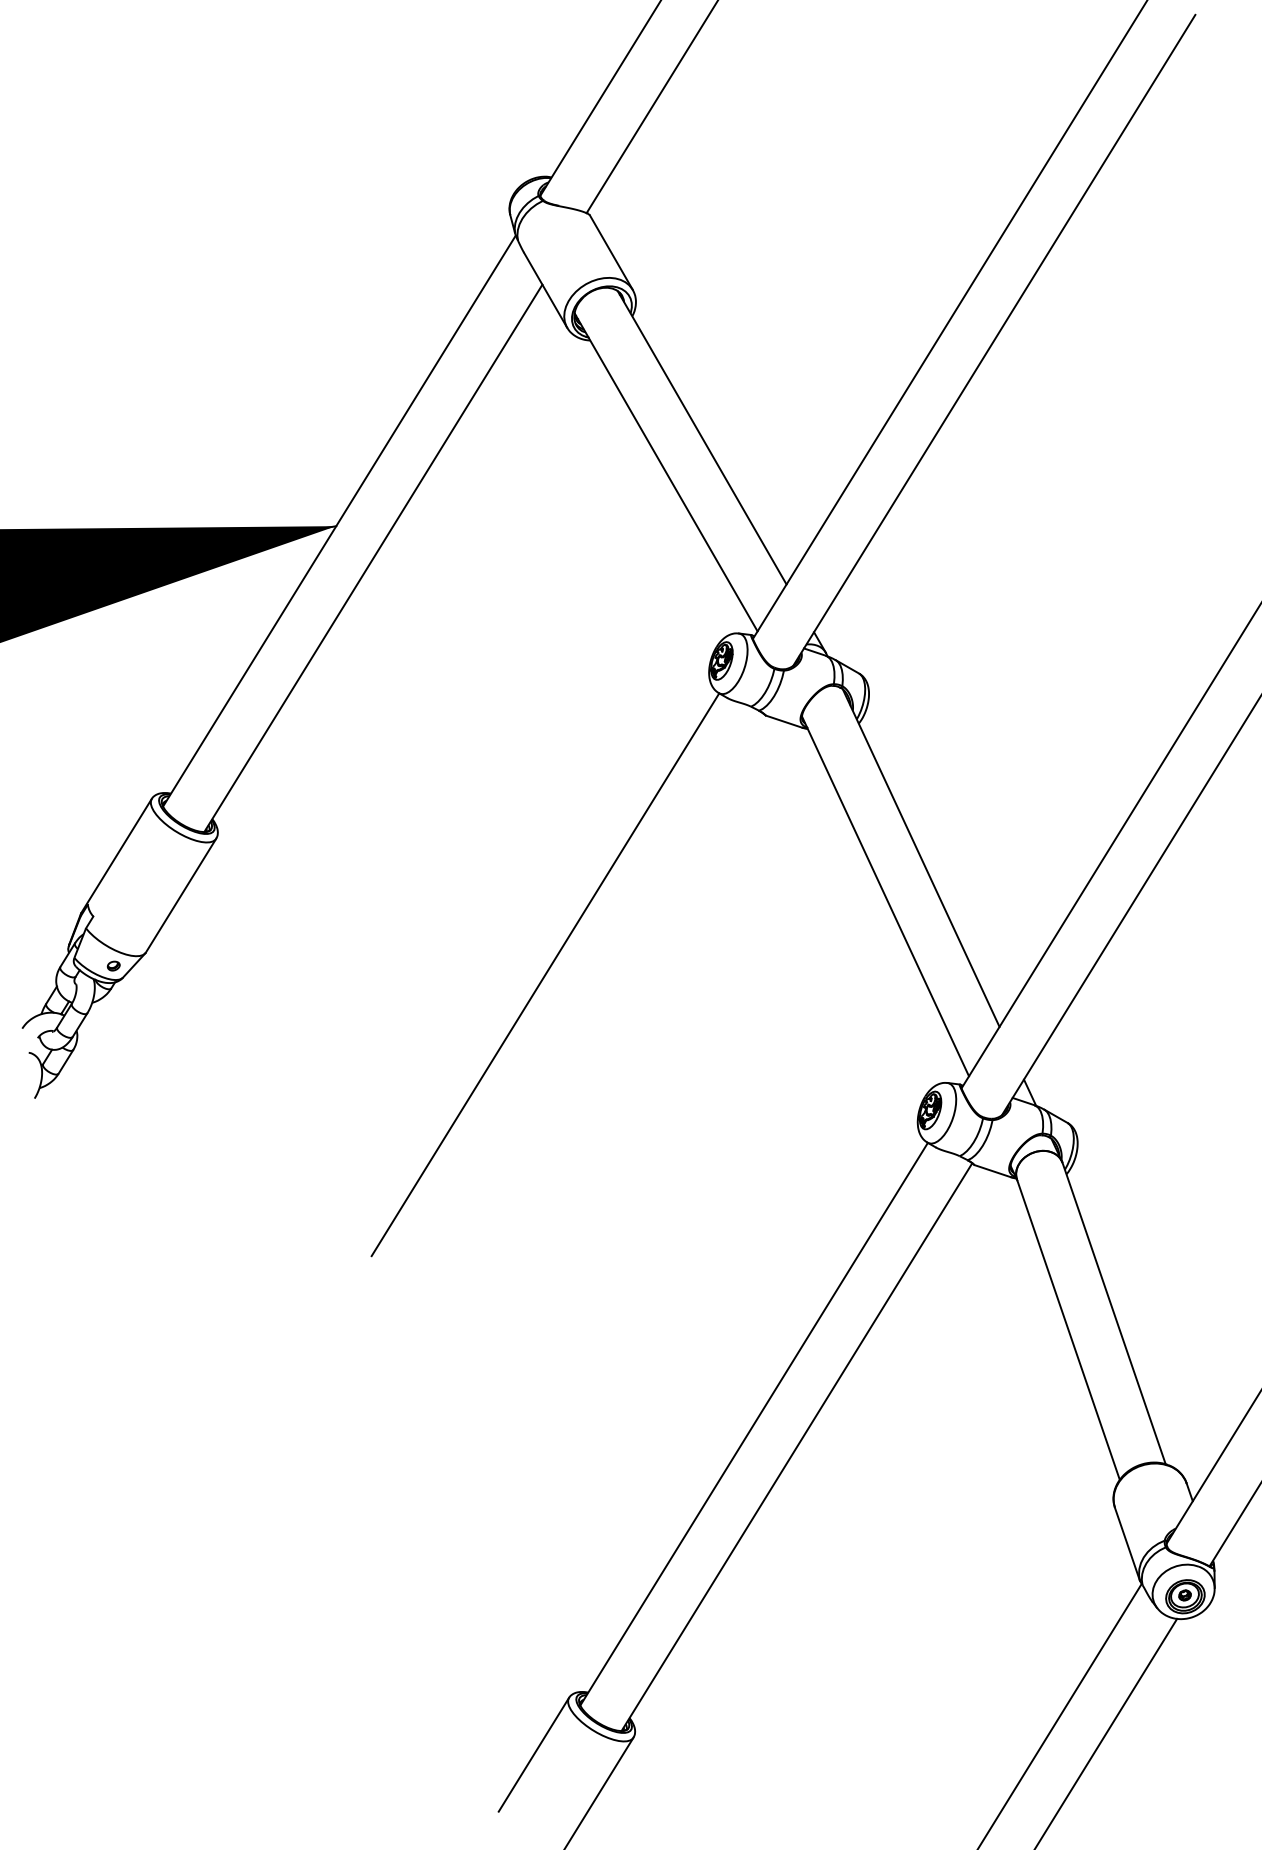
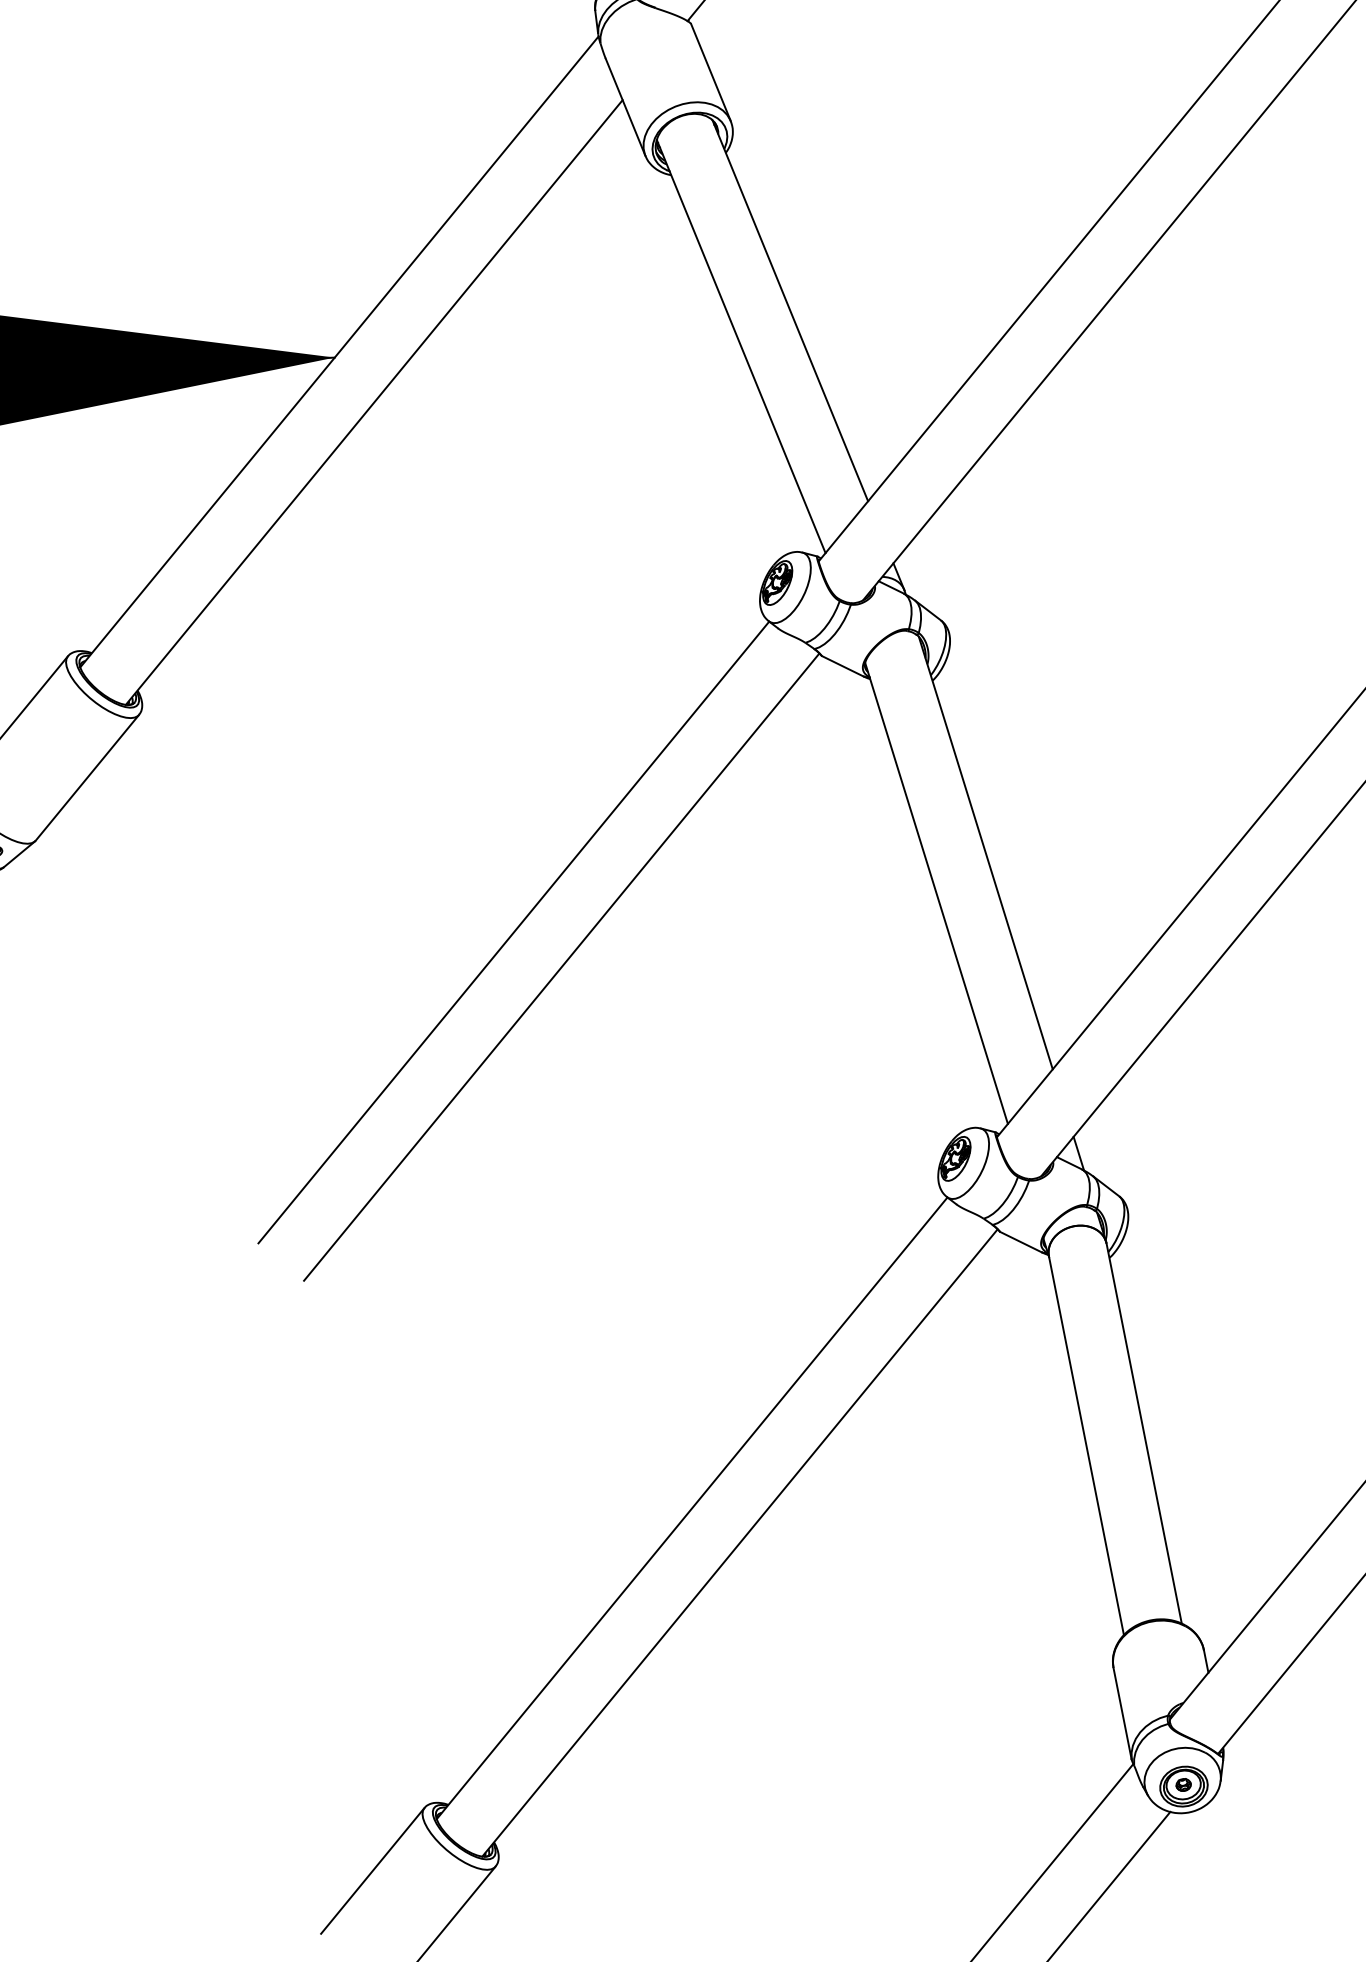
line: (587, 997) -> (560, 966), added

